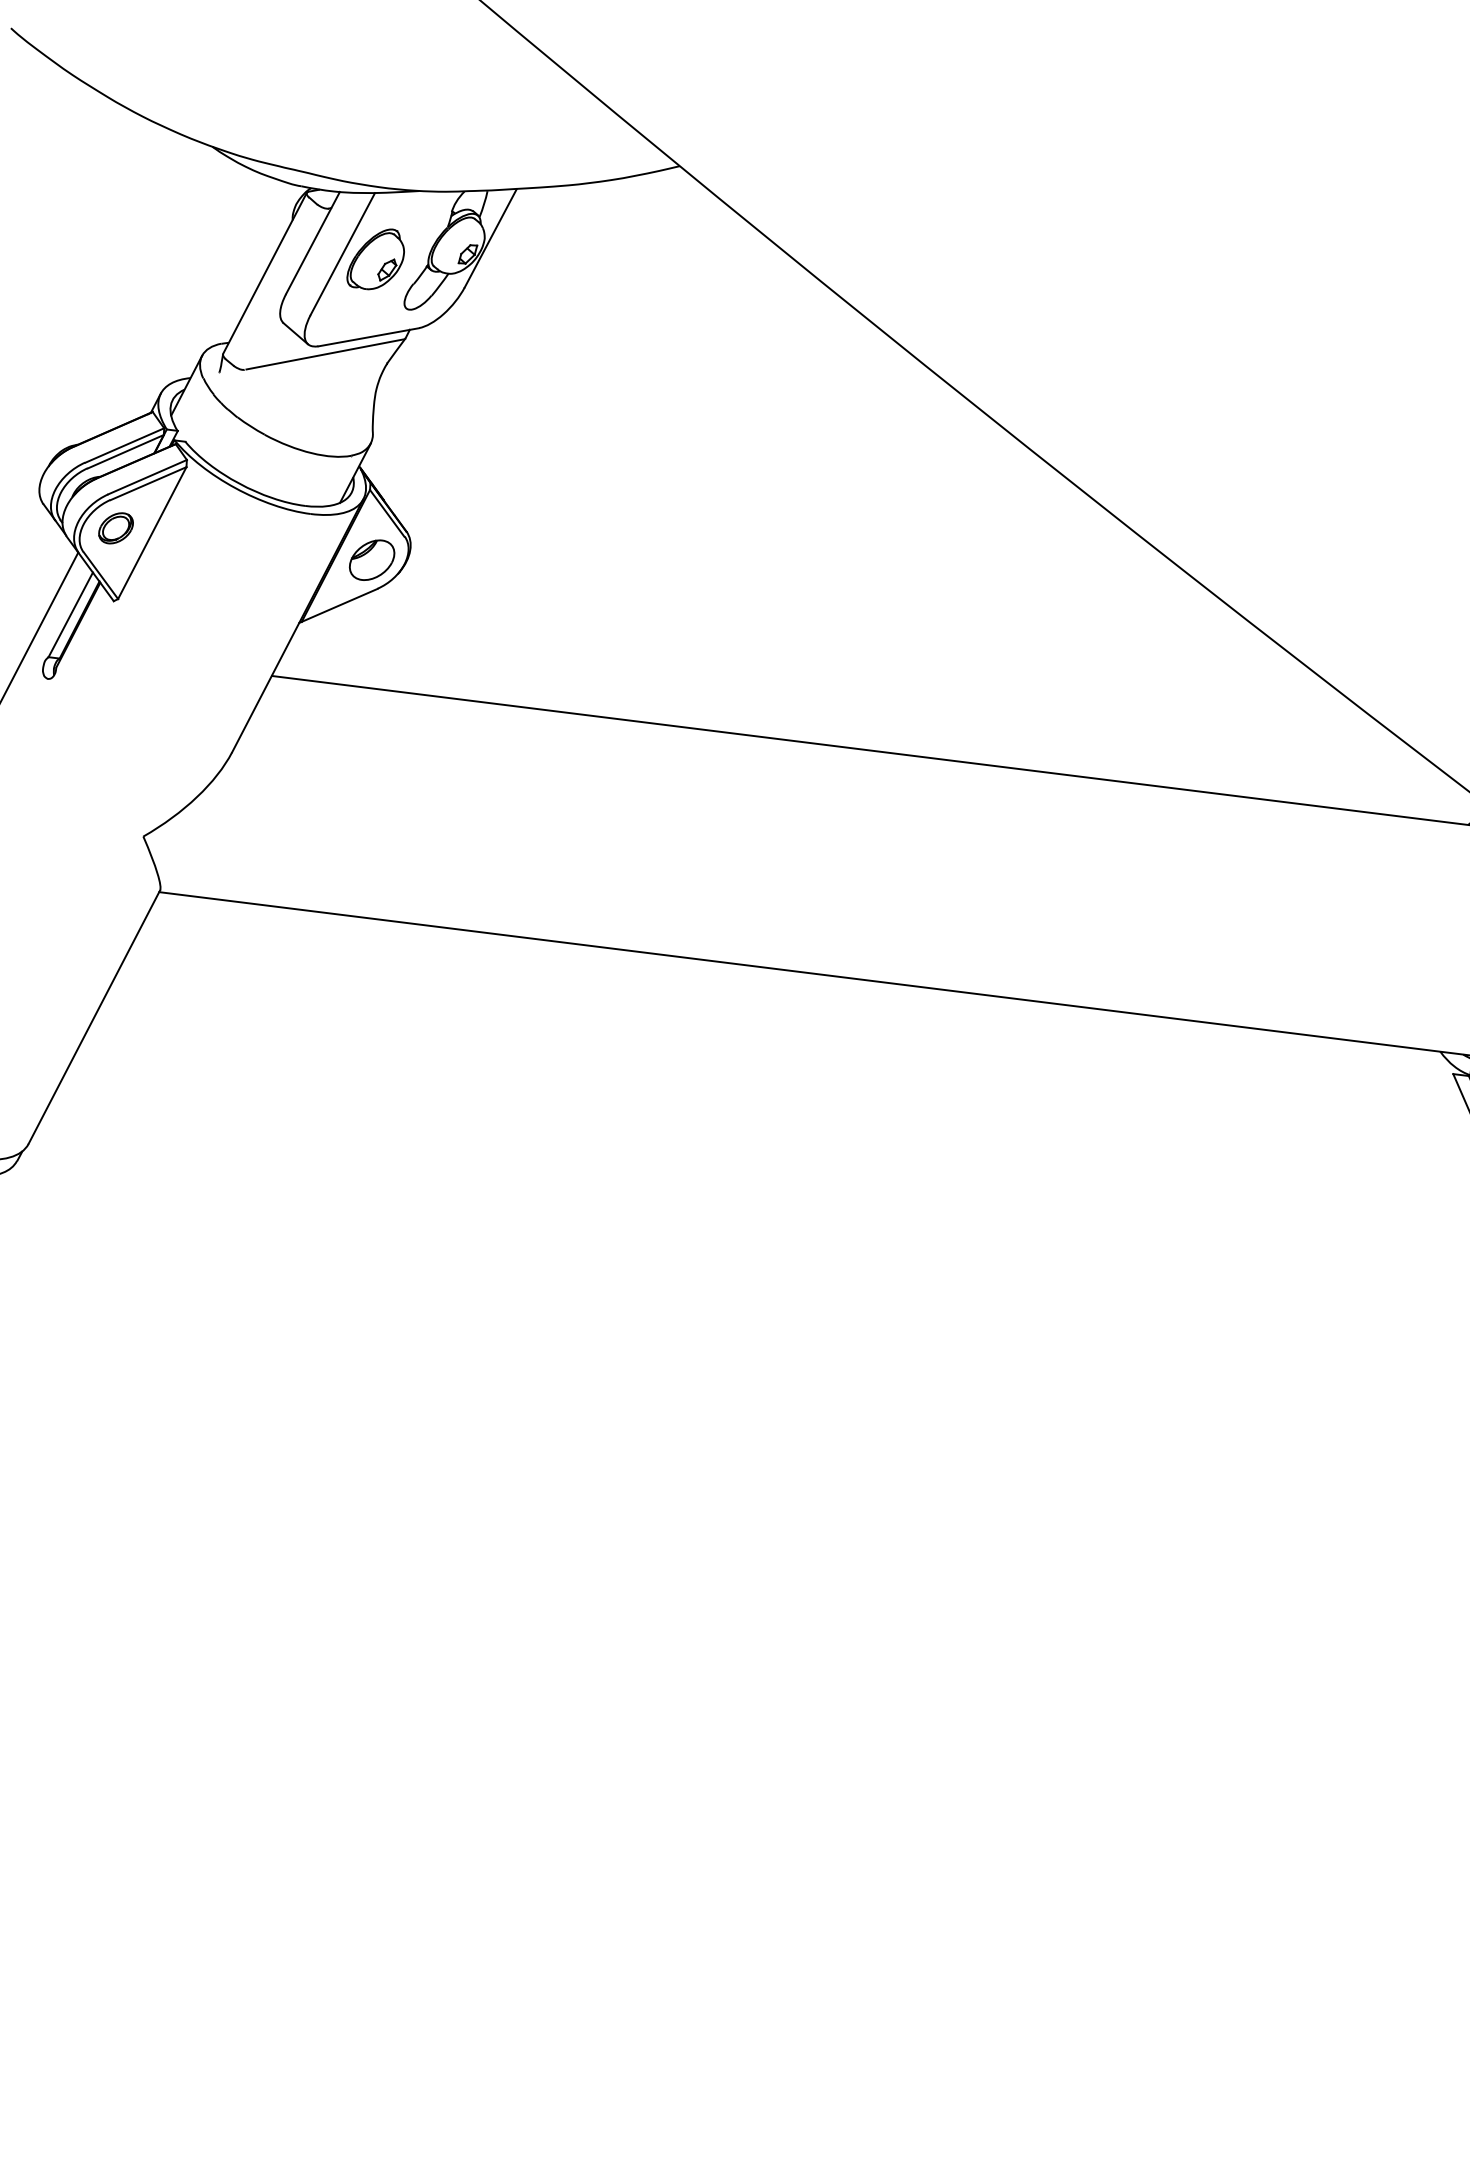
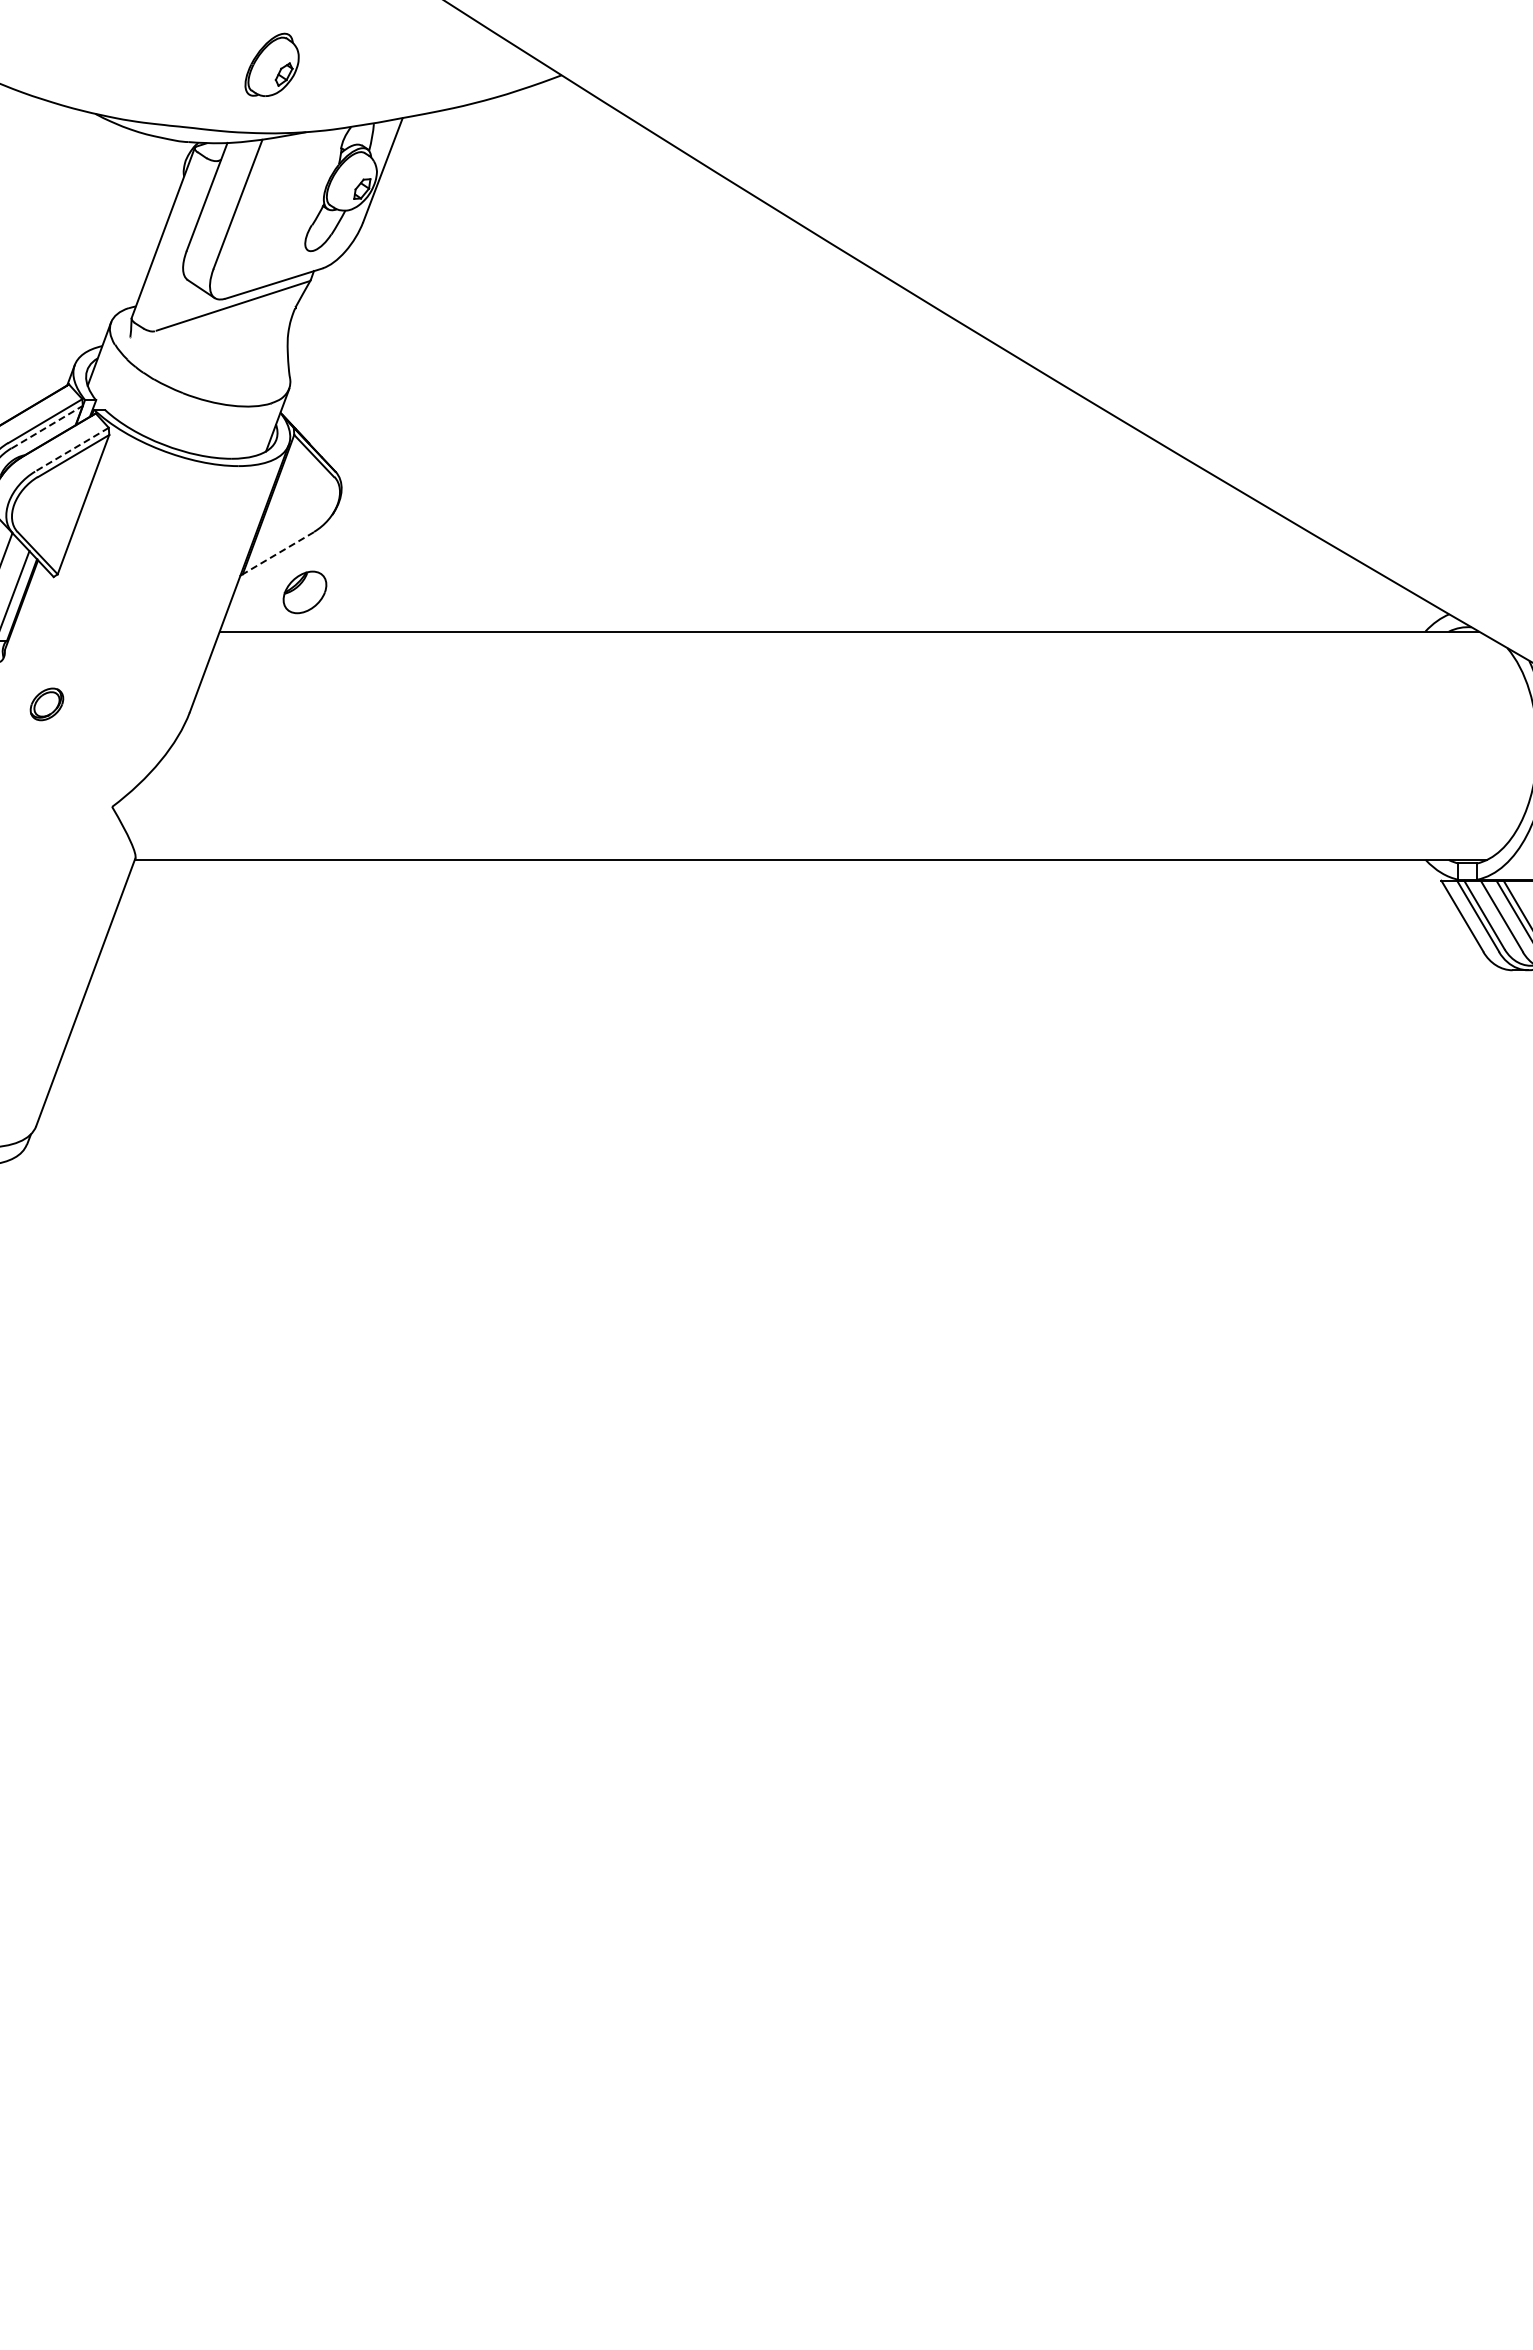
part: (375, 258) -> (271, 64), moved
line: (126, 451) -> (47, 426), solid -> dashed
line: (147, 476) -> (71, 449), solid -> dashed
part: (115, 528) -> (46, 704), moved
part: (371, 560) -> (304, 592), moved
line: (338, 605) -> (277, 553), solid -> dashed

